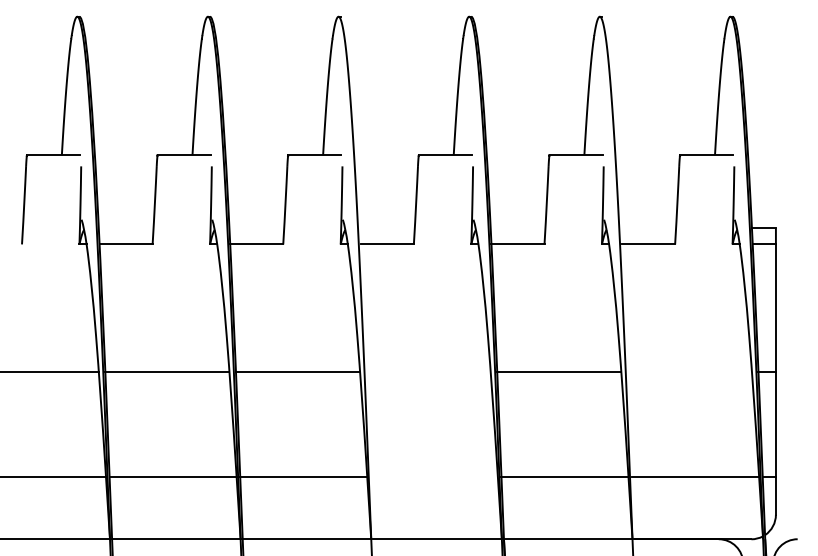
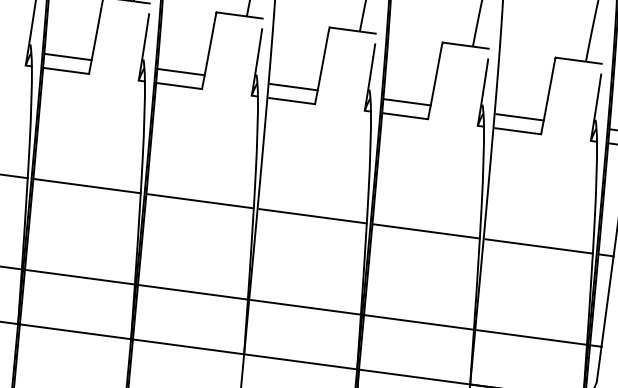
line: (125, 228) -> (67, 57), added
line: (256, 228) -> (180, 72), added
line: (387, 228) -> (294, 87), added
line: (517, 228) -> (406, 102), added
line: (648, 228) -> (519, 117), added
line: (428, 372) -> (312, 216), added
line: (689, 372) -> (538, 246), added
line: (433, 476) -> (305, 307), added

